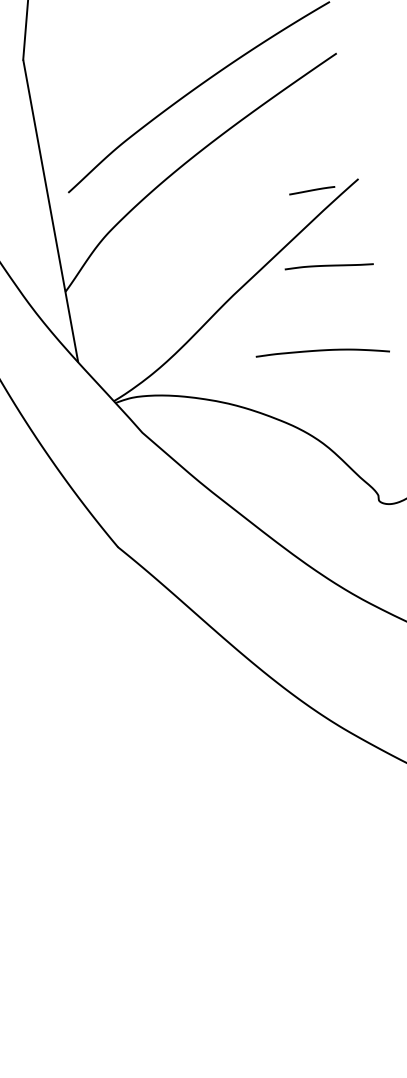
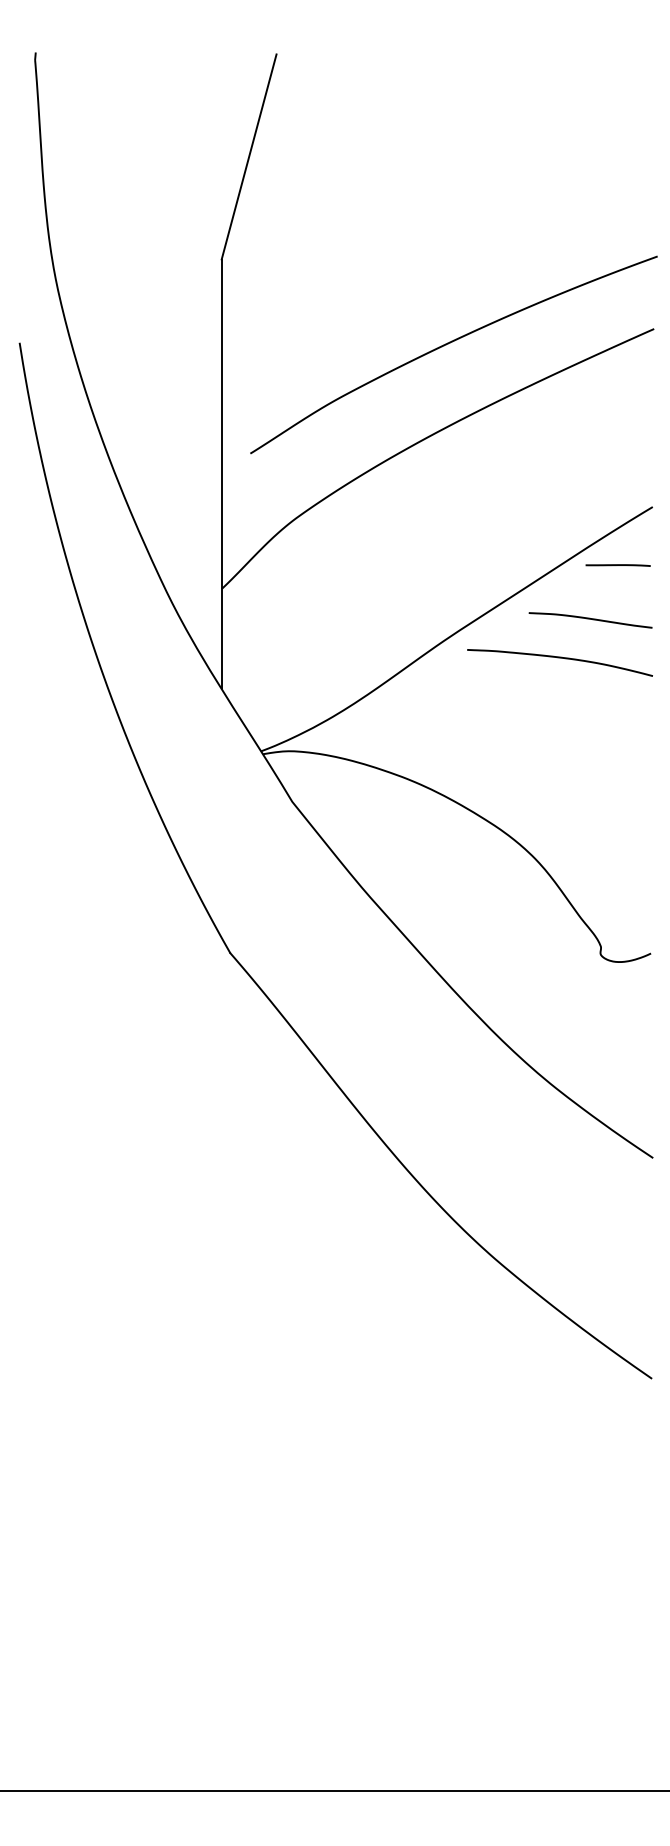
line: (311, 190) -> (617, 565), moved
curve: (321, 351) -> (559, 658), moved

